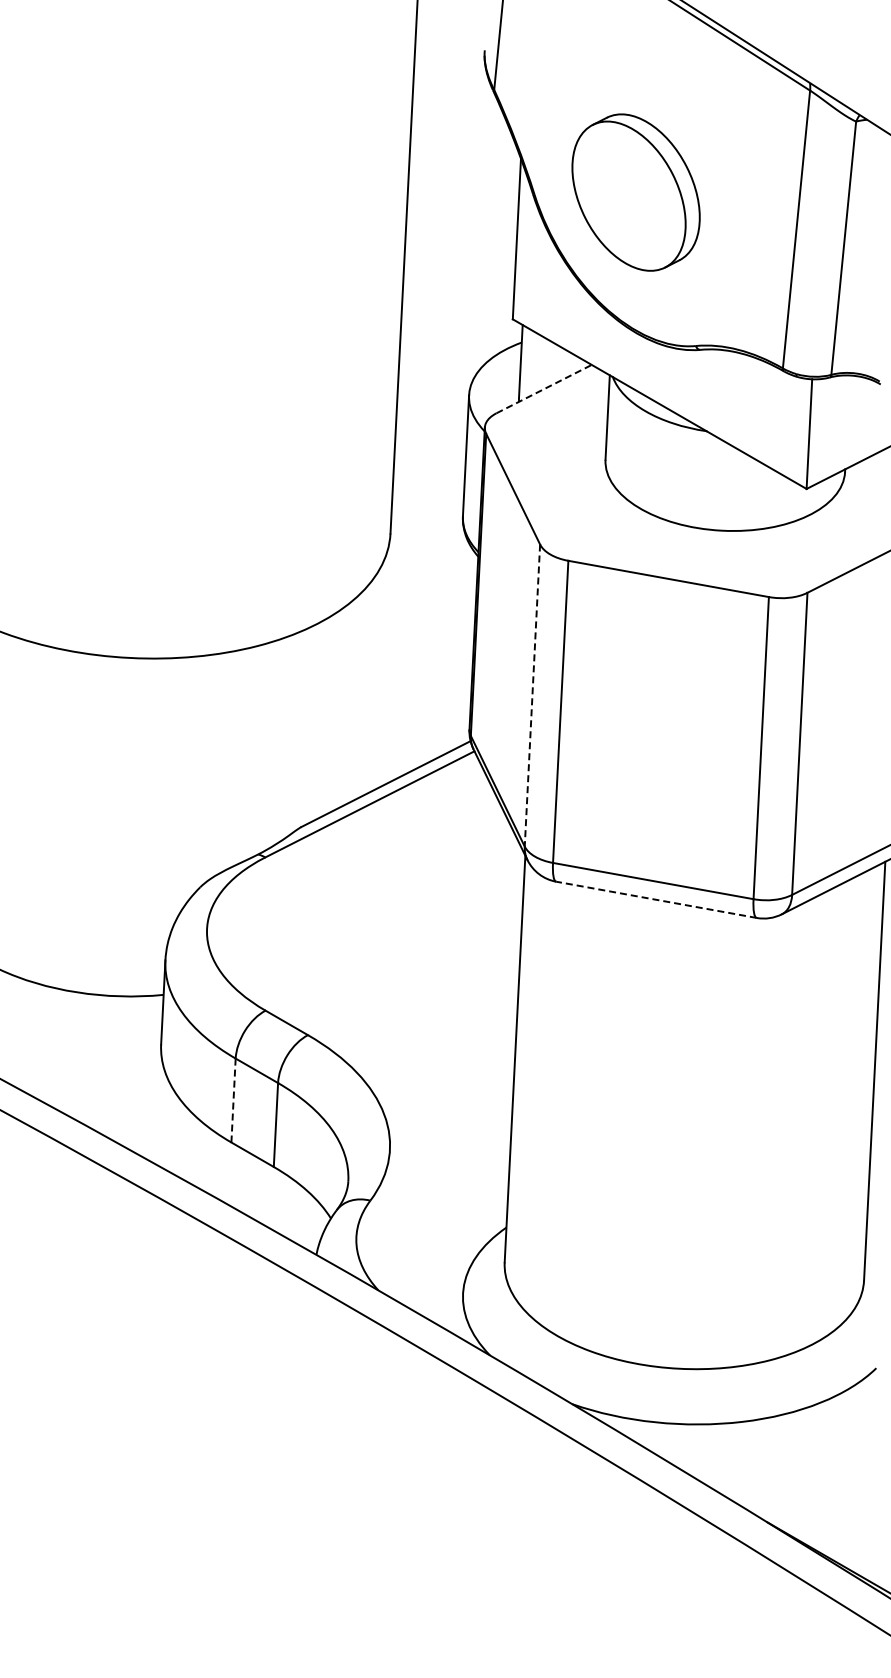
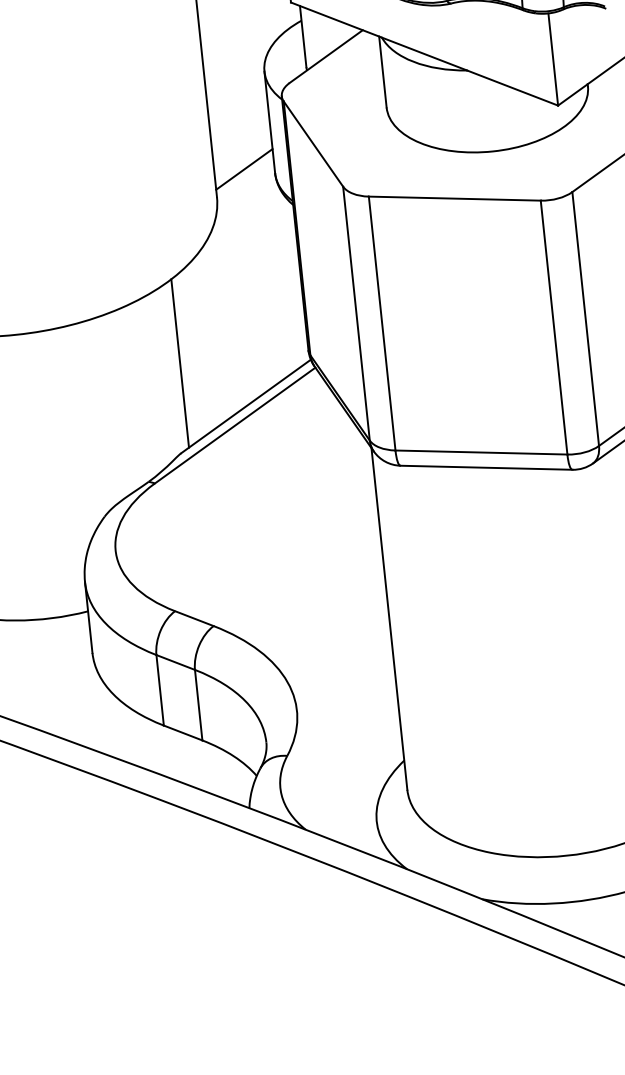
line: (544, 388) -> (326, 56), dashed -> solid
line: (427, 505) -> (244, 168), added
line: (532, 696) -> (356, 314), dashed -> solid
line: (316, 721) -> (179, 363), added
line: (656, 899) -> (486, 467), dashed -> solid
line: (233, 1100) -> (160, 690), dashed -> solid

